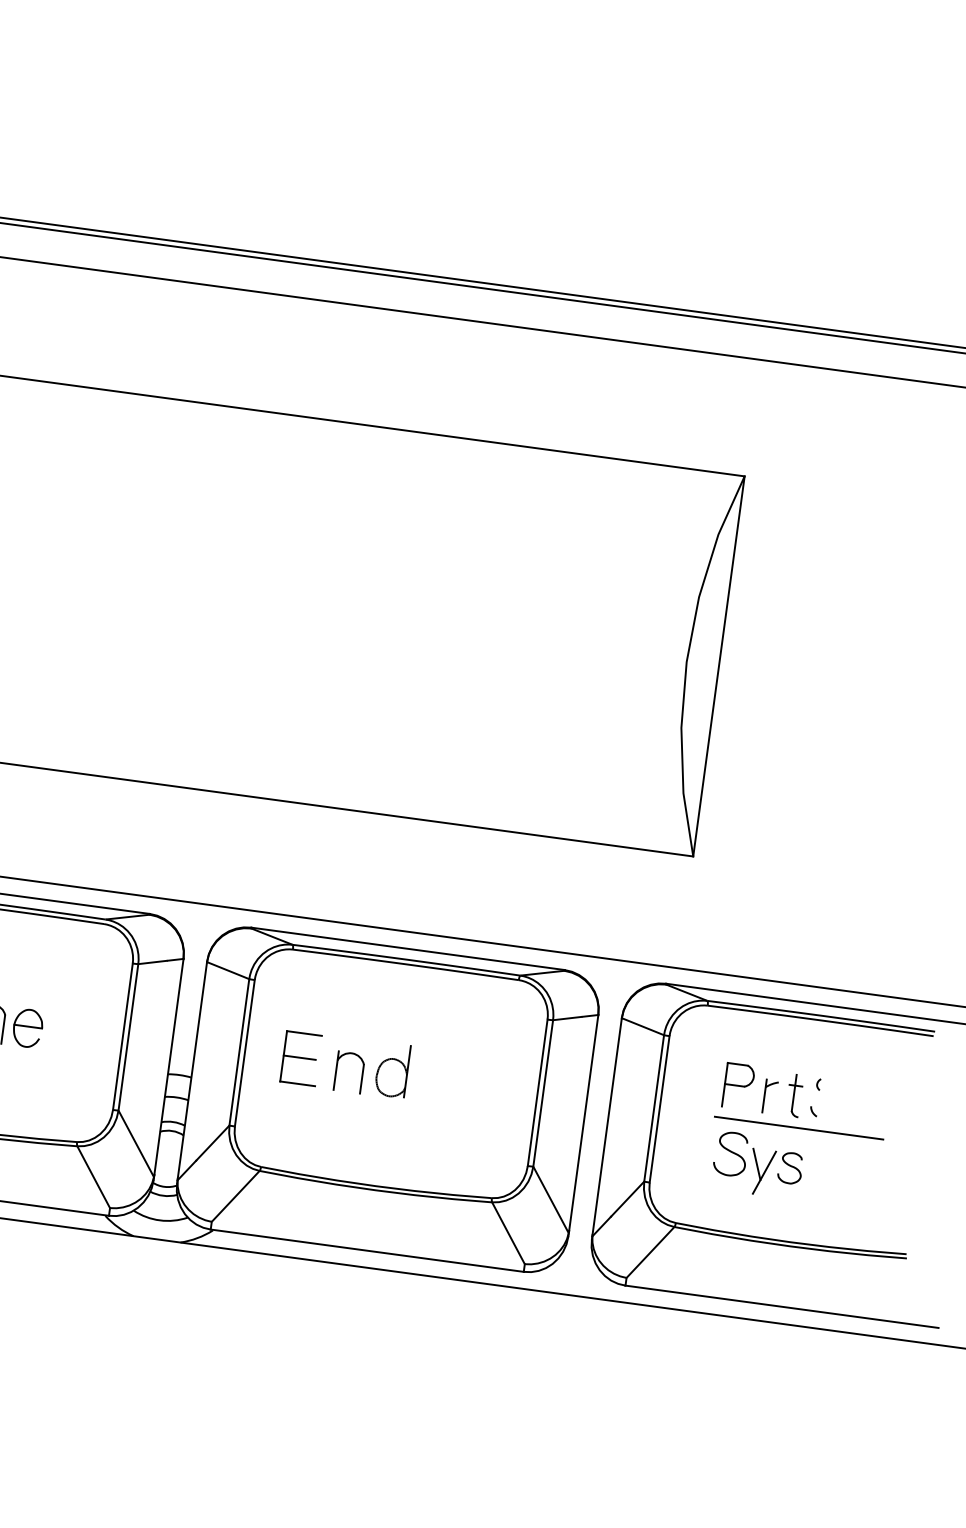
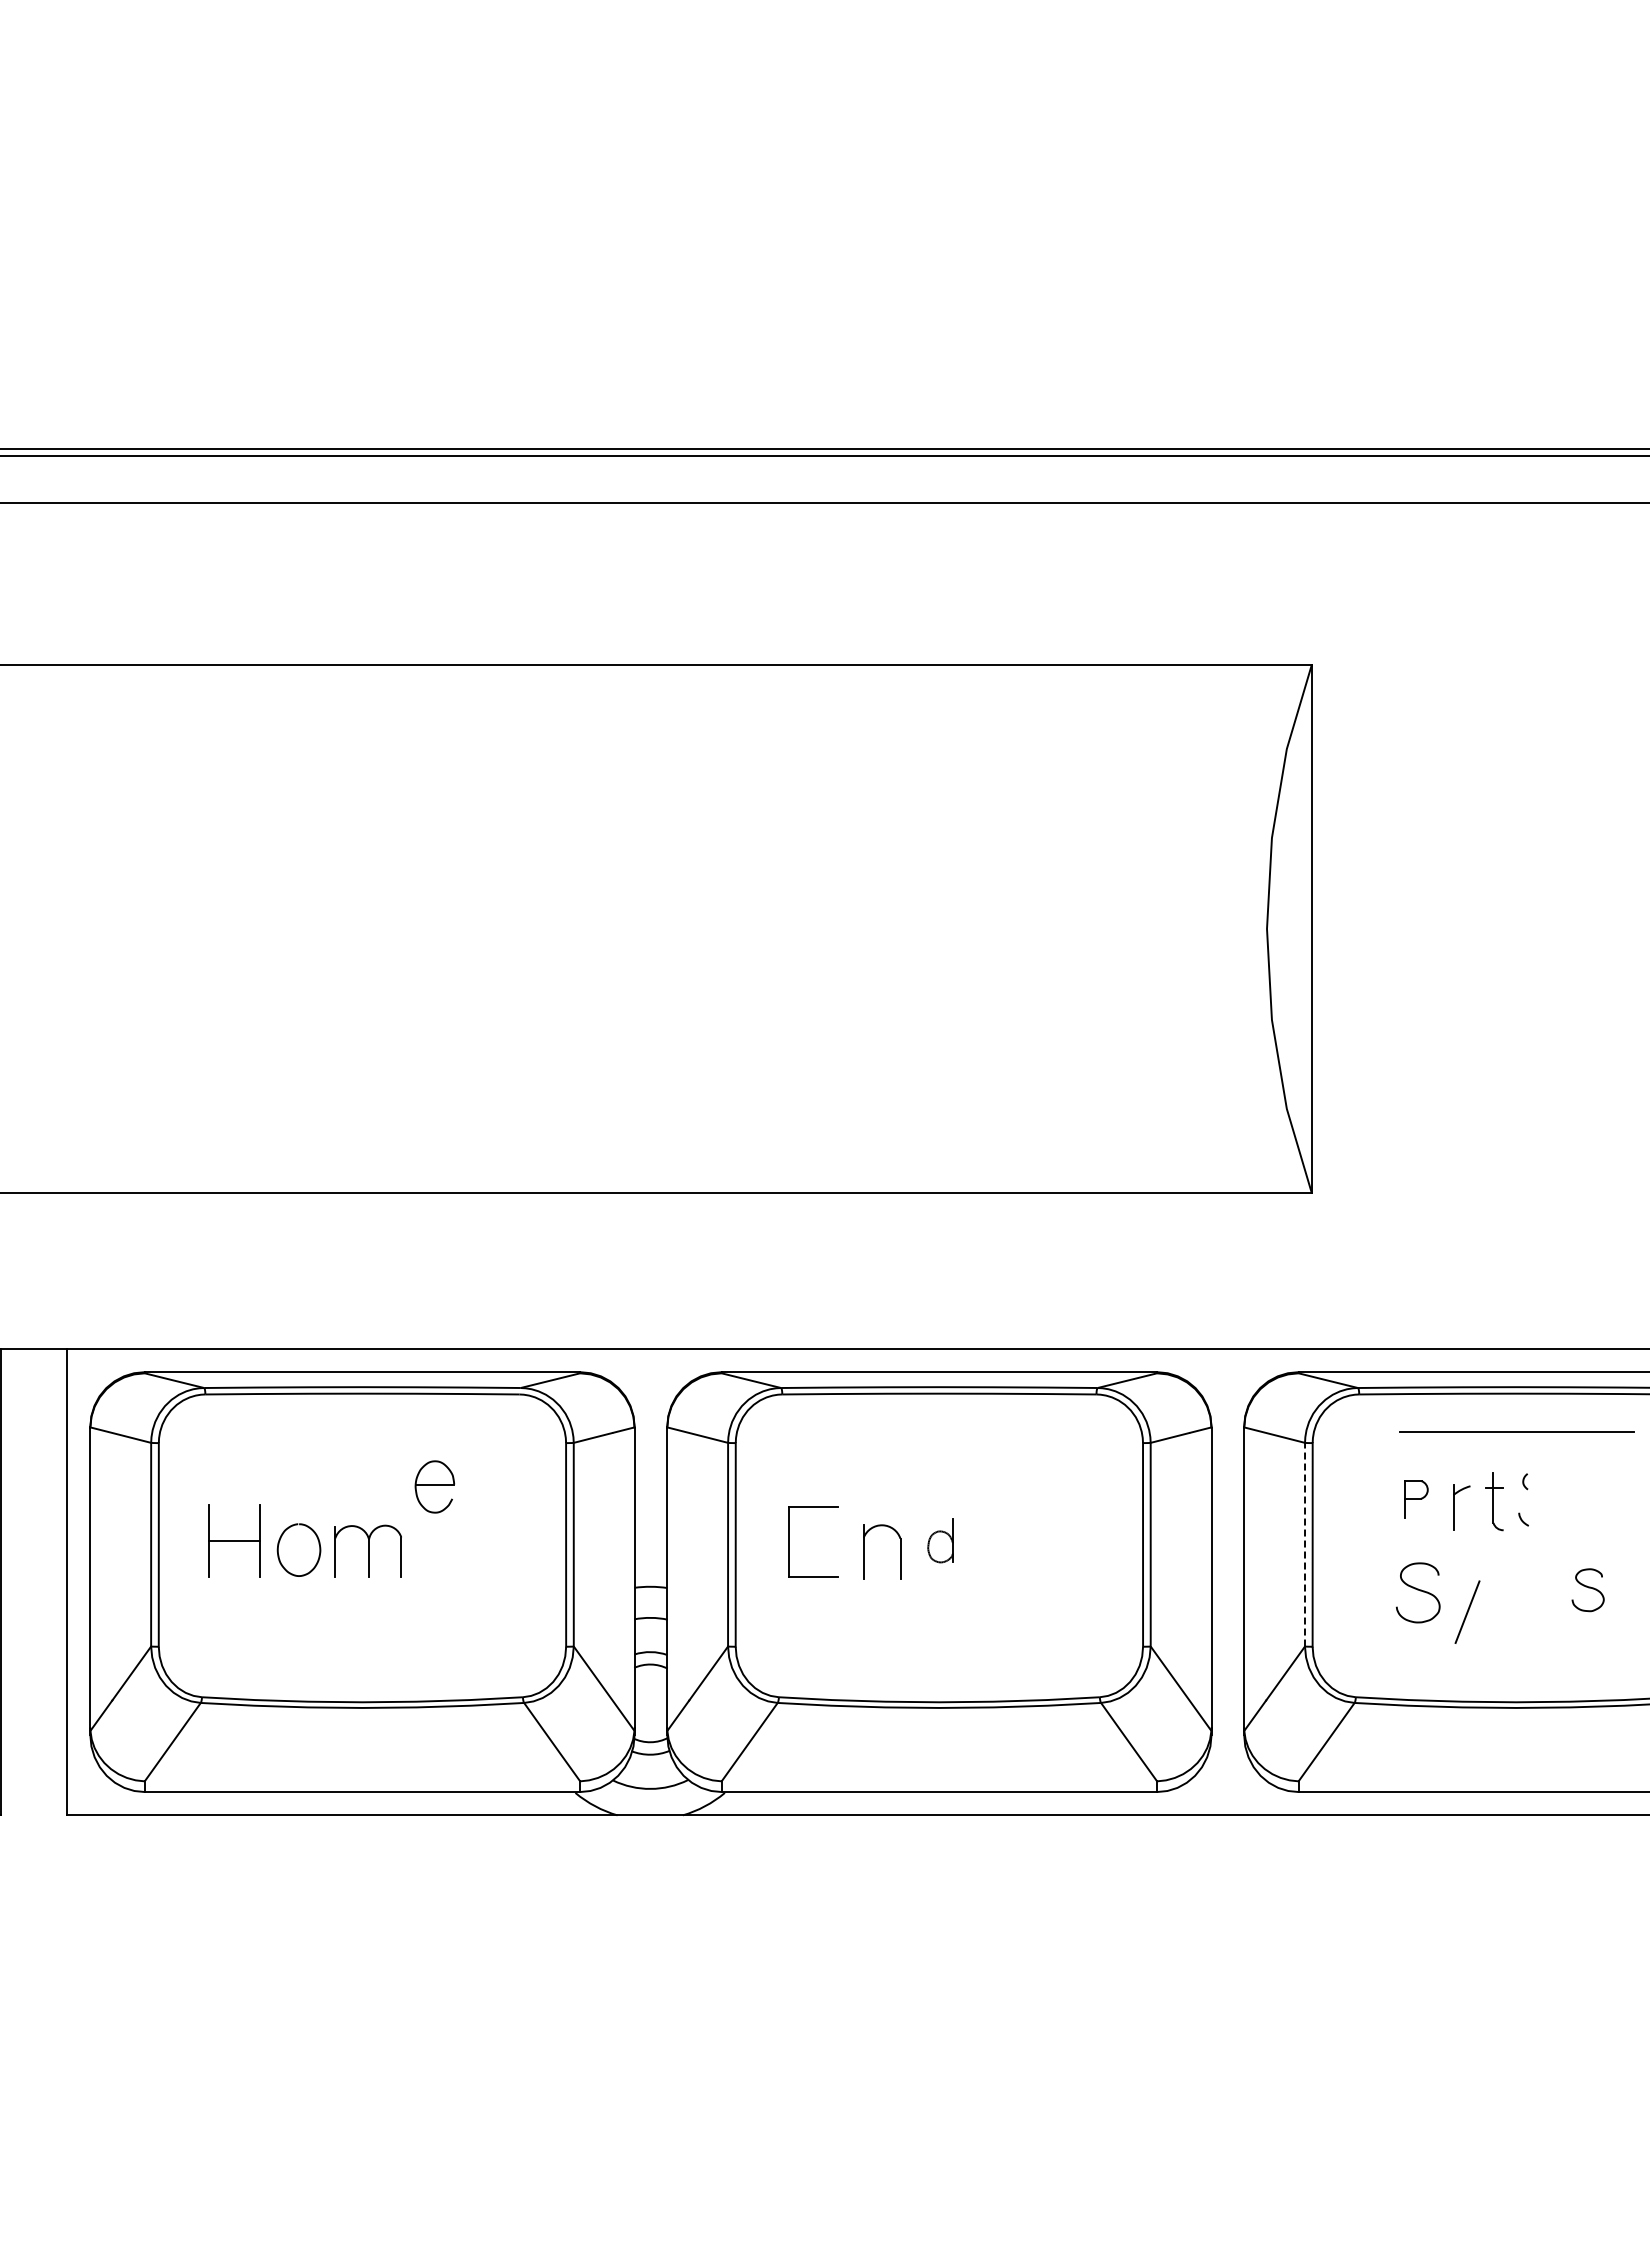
part: (27, 1027) -> (434, 1486), moved
line: (299, 1057) -> (811, 1540), removed
part: (392, 1069) -> (940, 1540), size x0.6
part: (738, 1086) -> (1416, 1499), size x0.6
line: (654, 1108) -> (1305, 1544), solid -> dashed
line: (799, 1127) -> (1516, 1431), moved
line: (756, 1163) -> (1455, 1601), removed
curve: (790, 1167) -> (1588, 1588), moved

